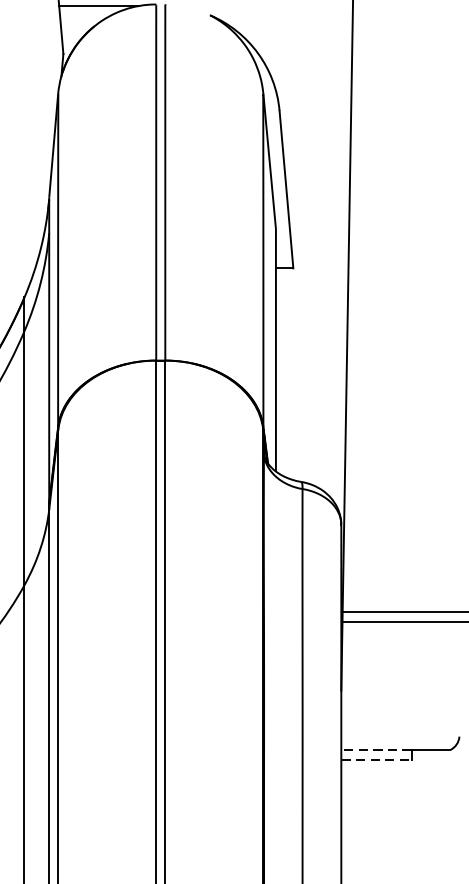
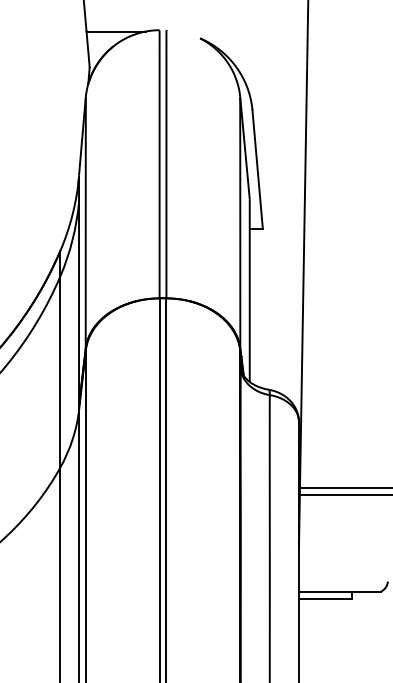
line: (376, 749) -> (325, 591), dashed -> solid
line: (376, 760) -> (325, 599), dashed -> solid

